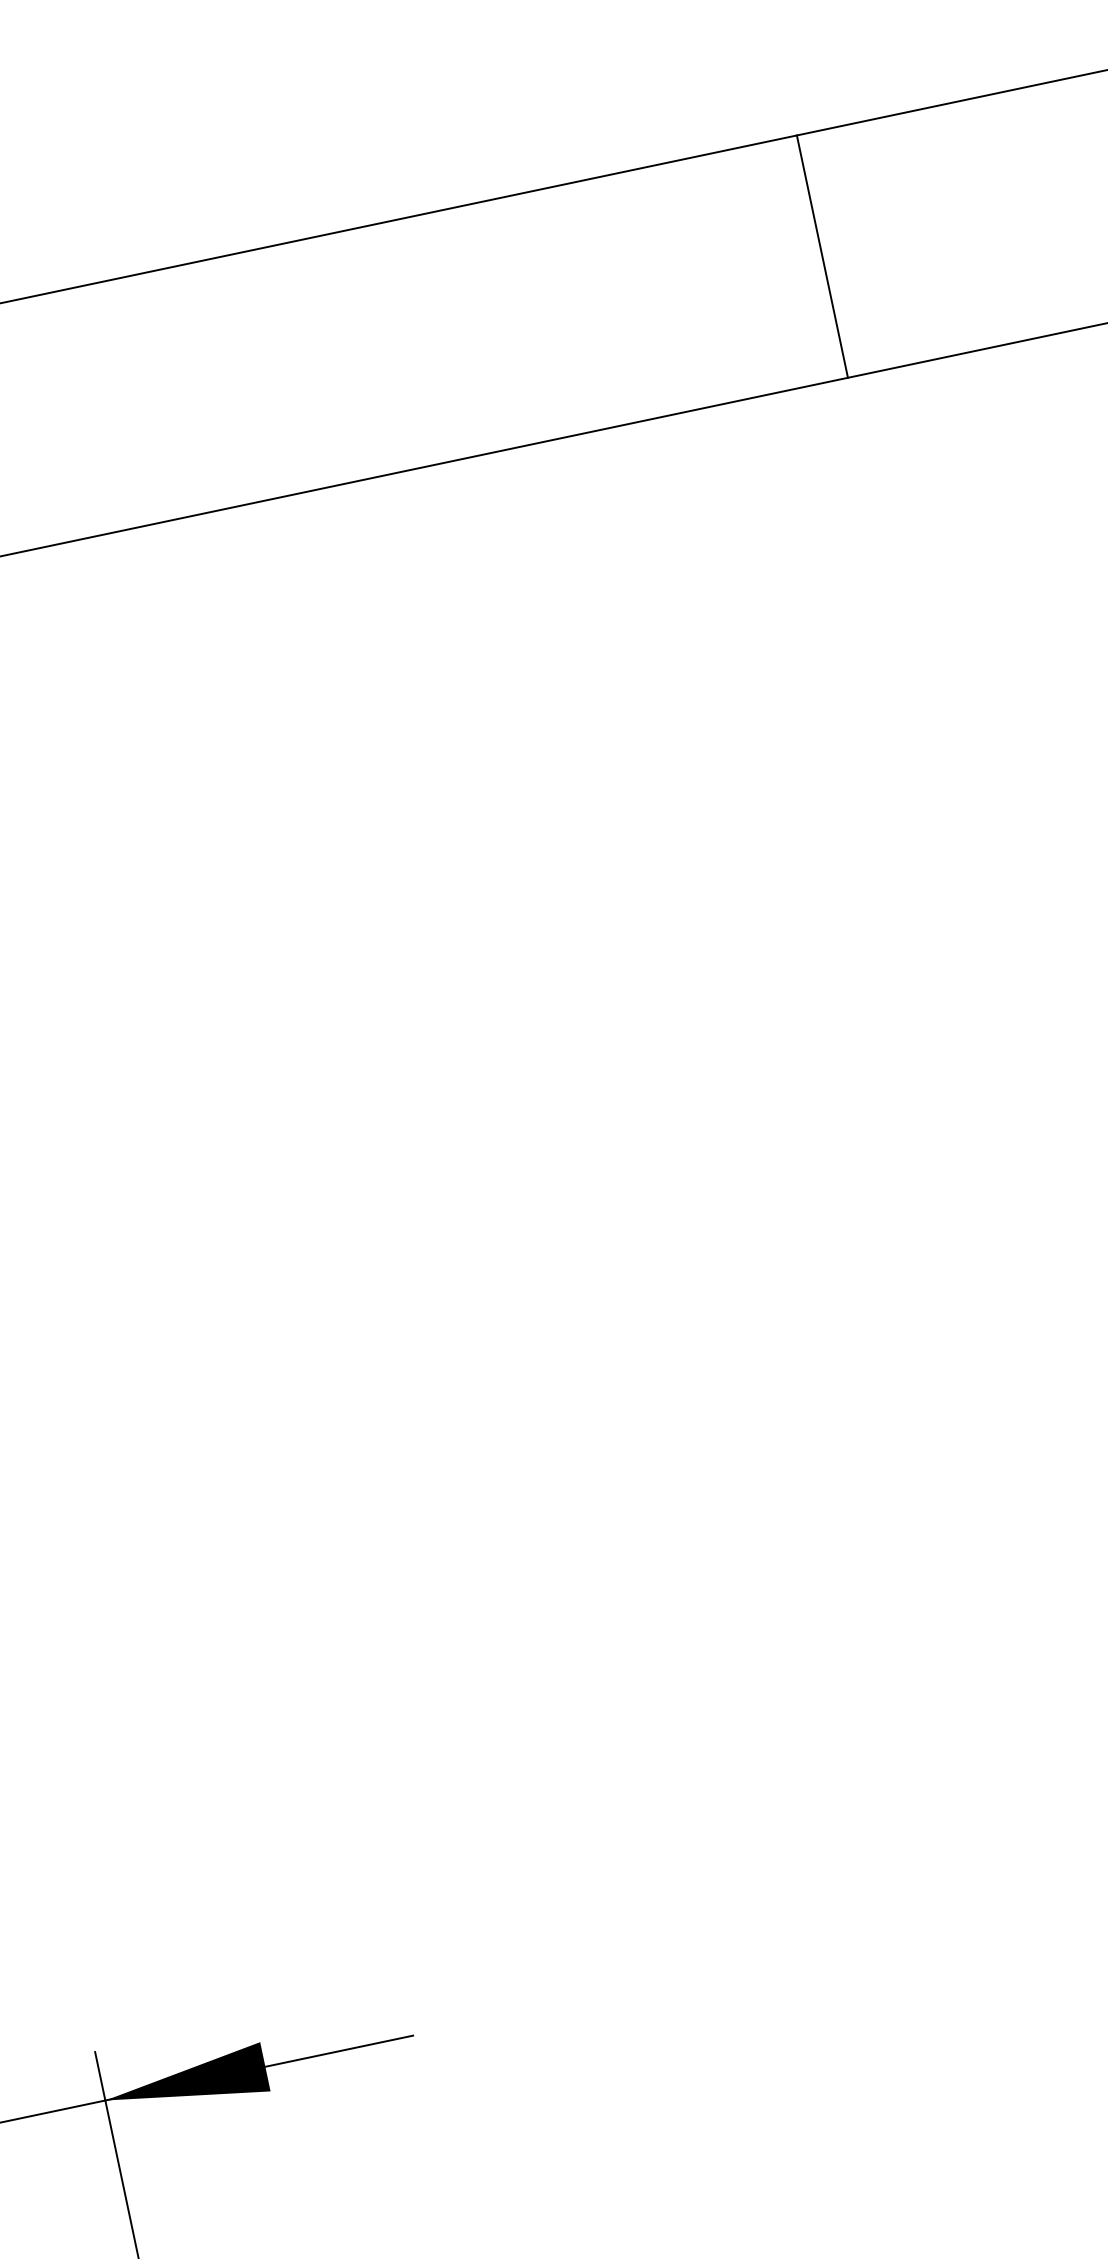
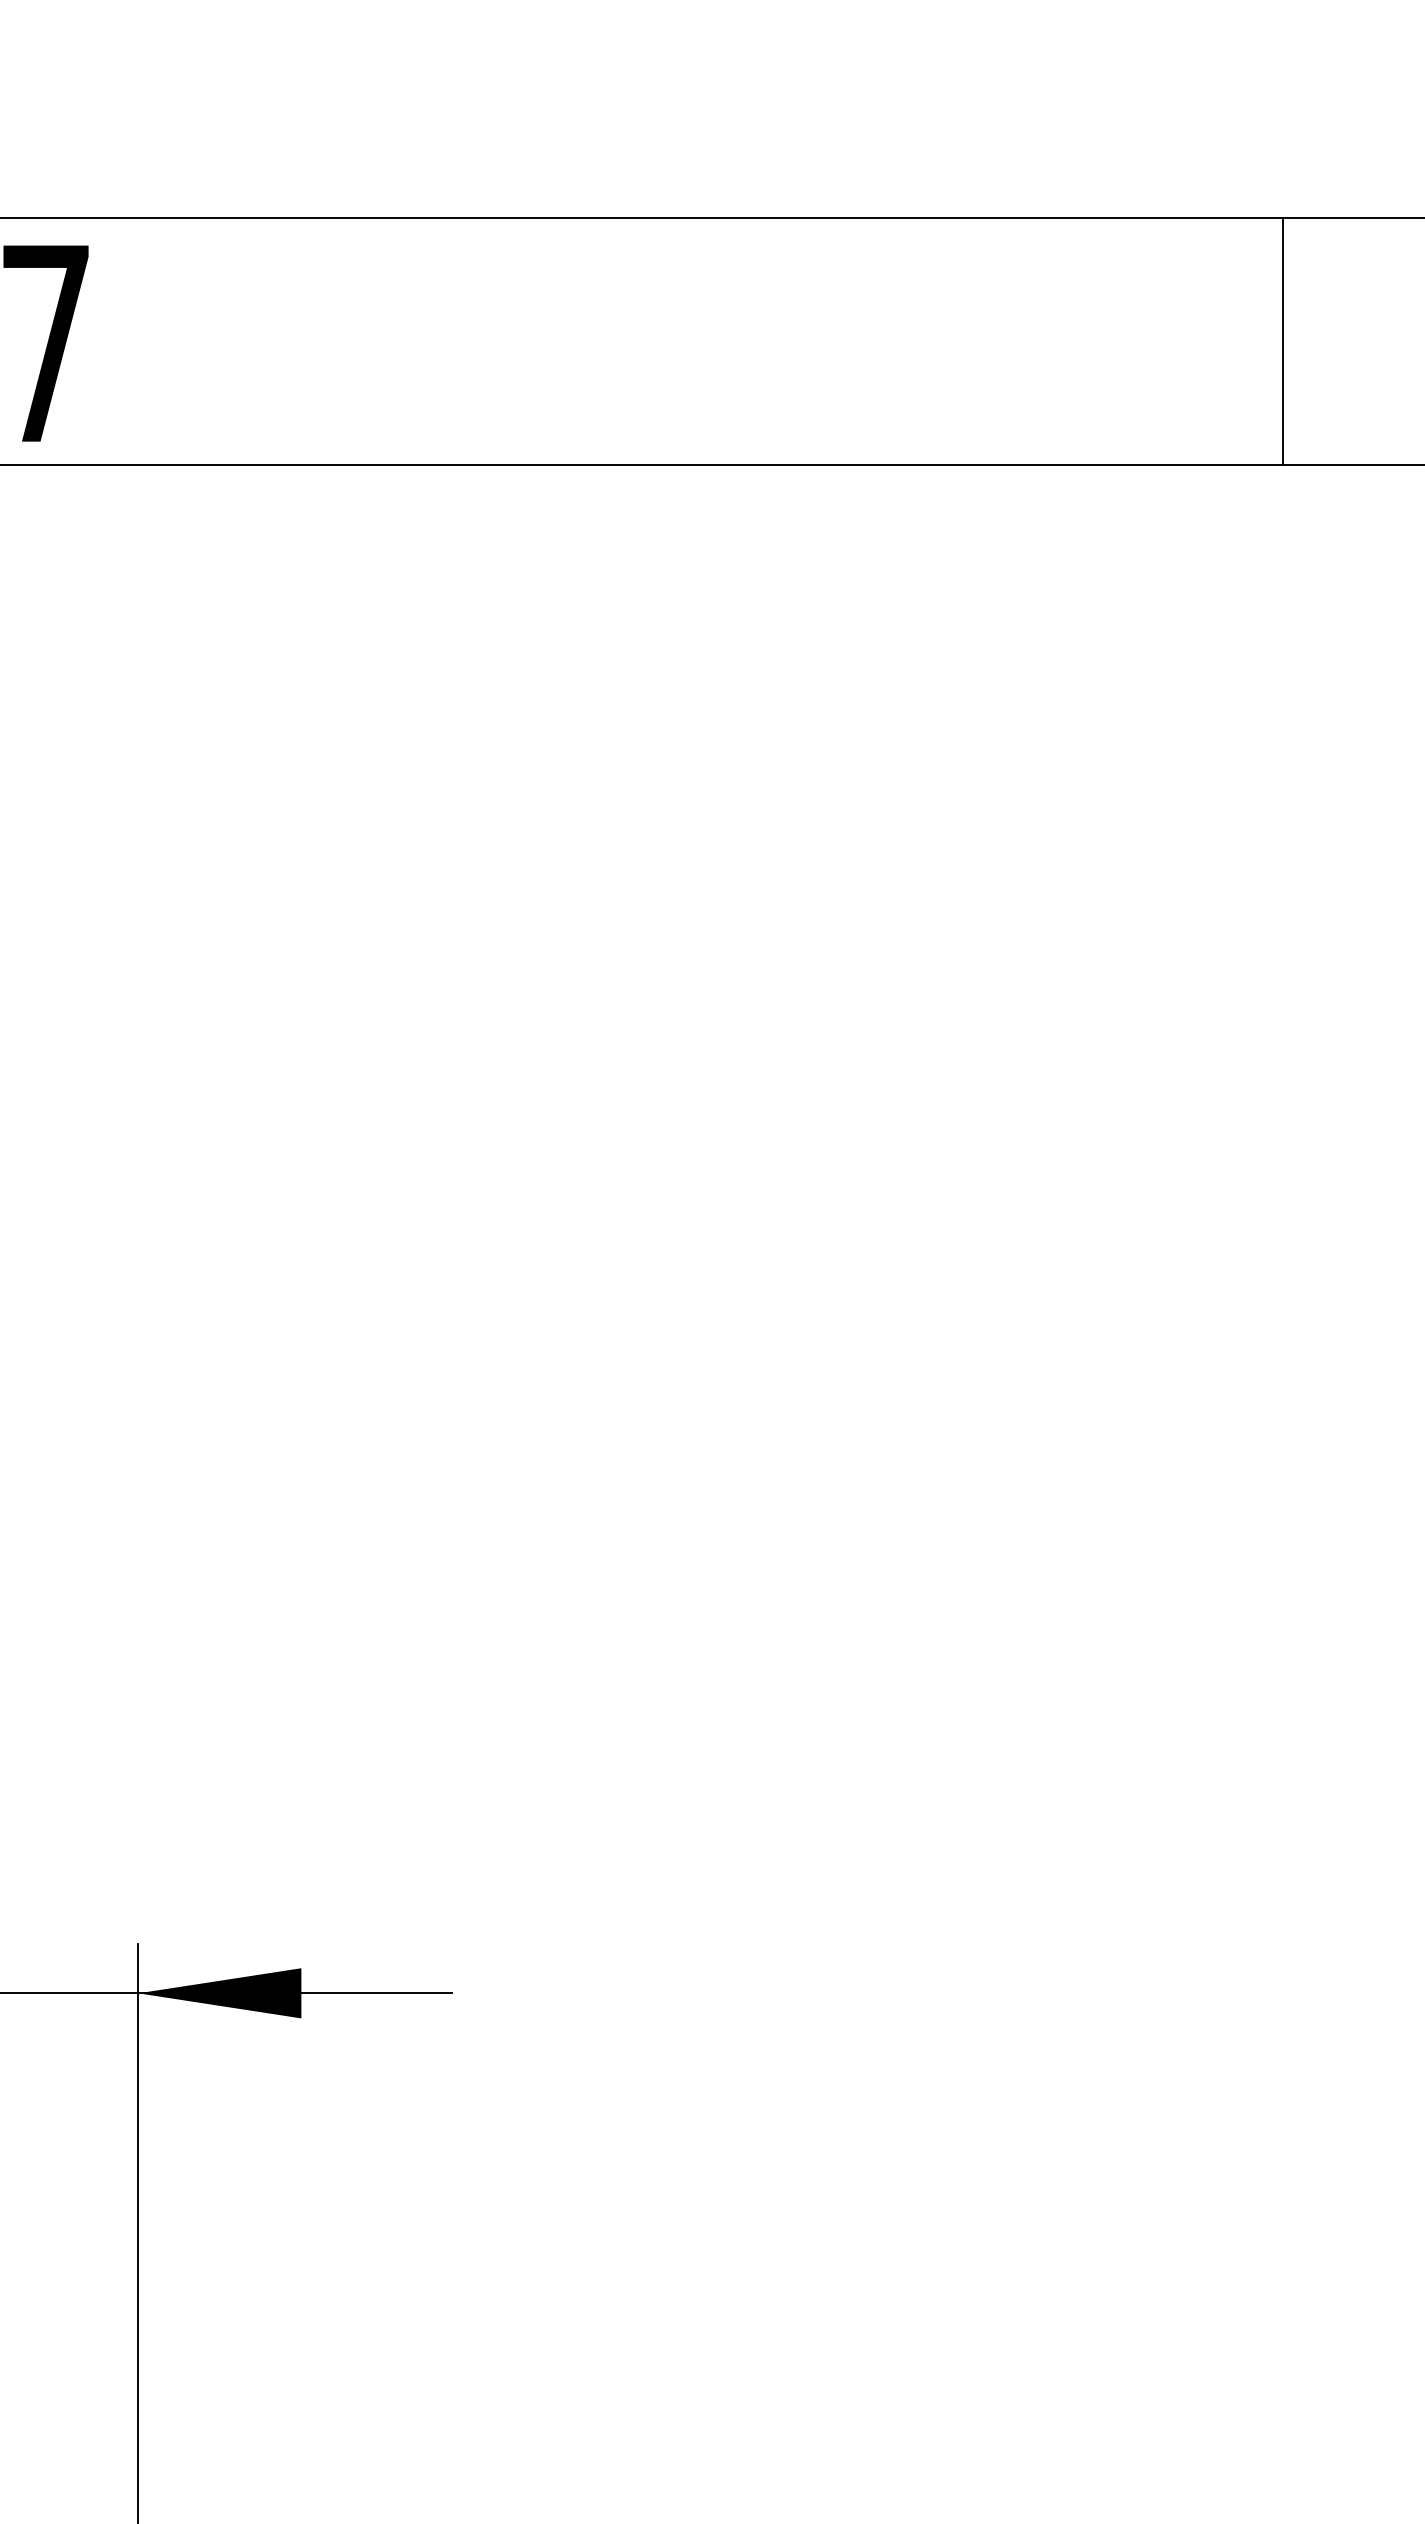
line: (822, 256) -> (1283, 341), moved

